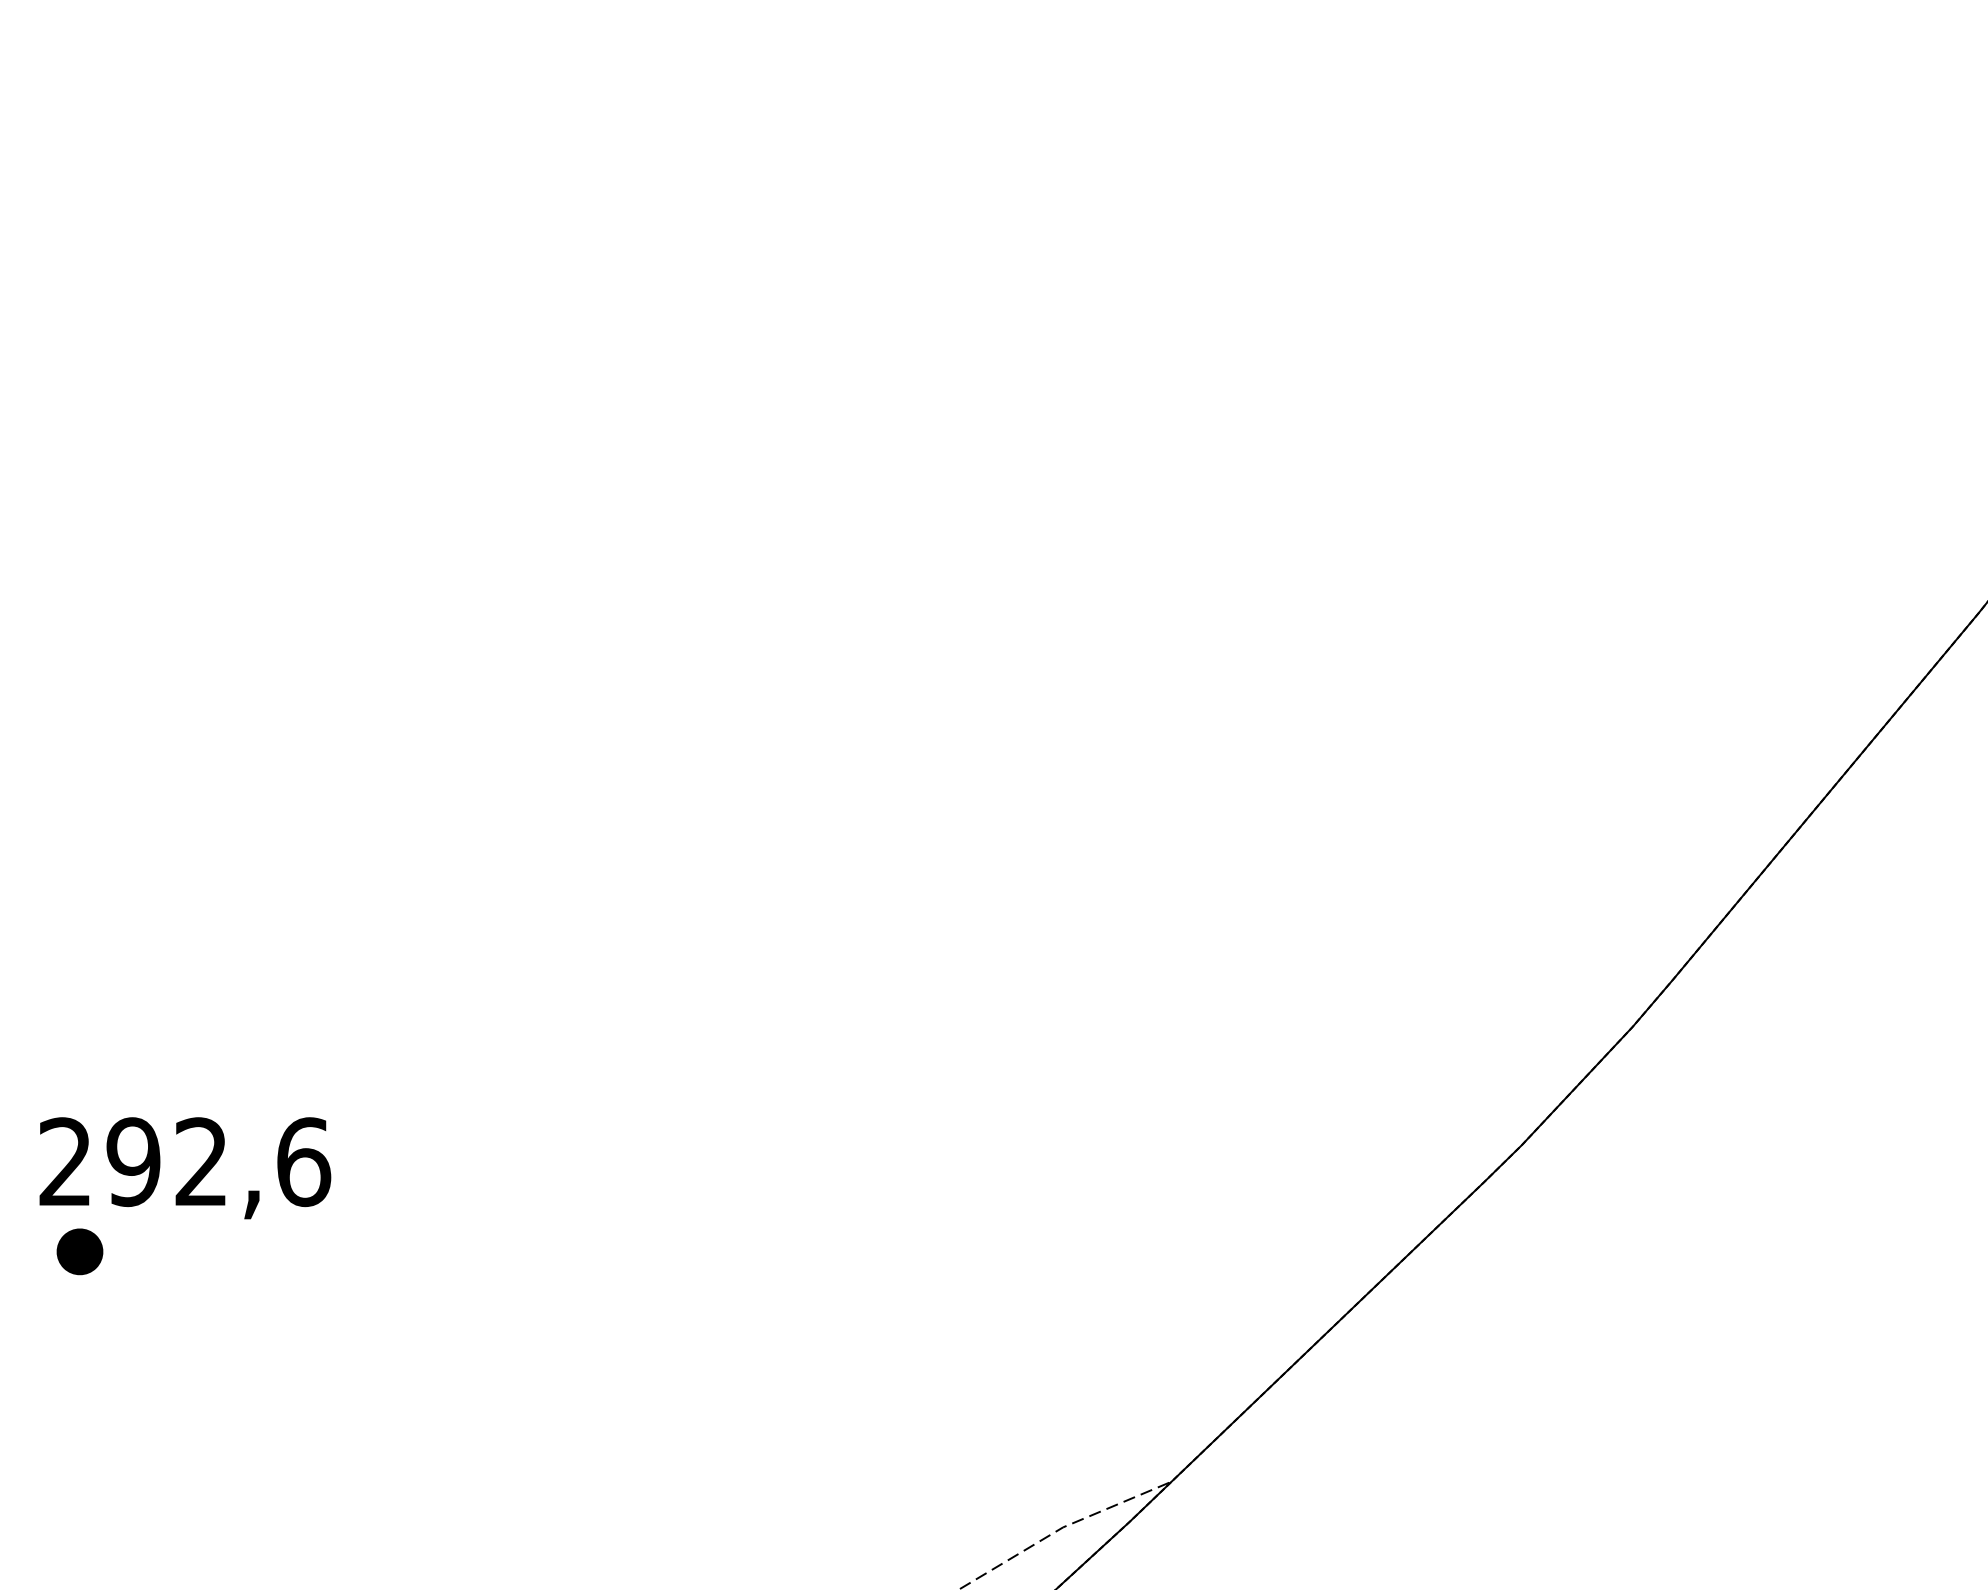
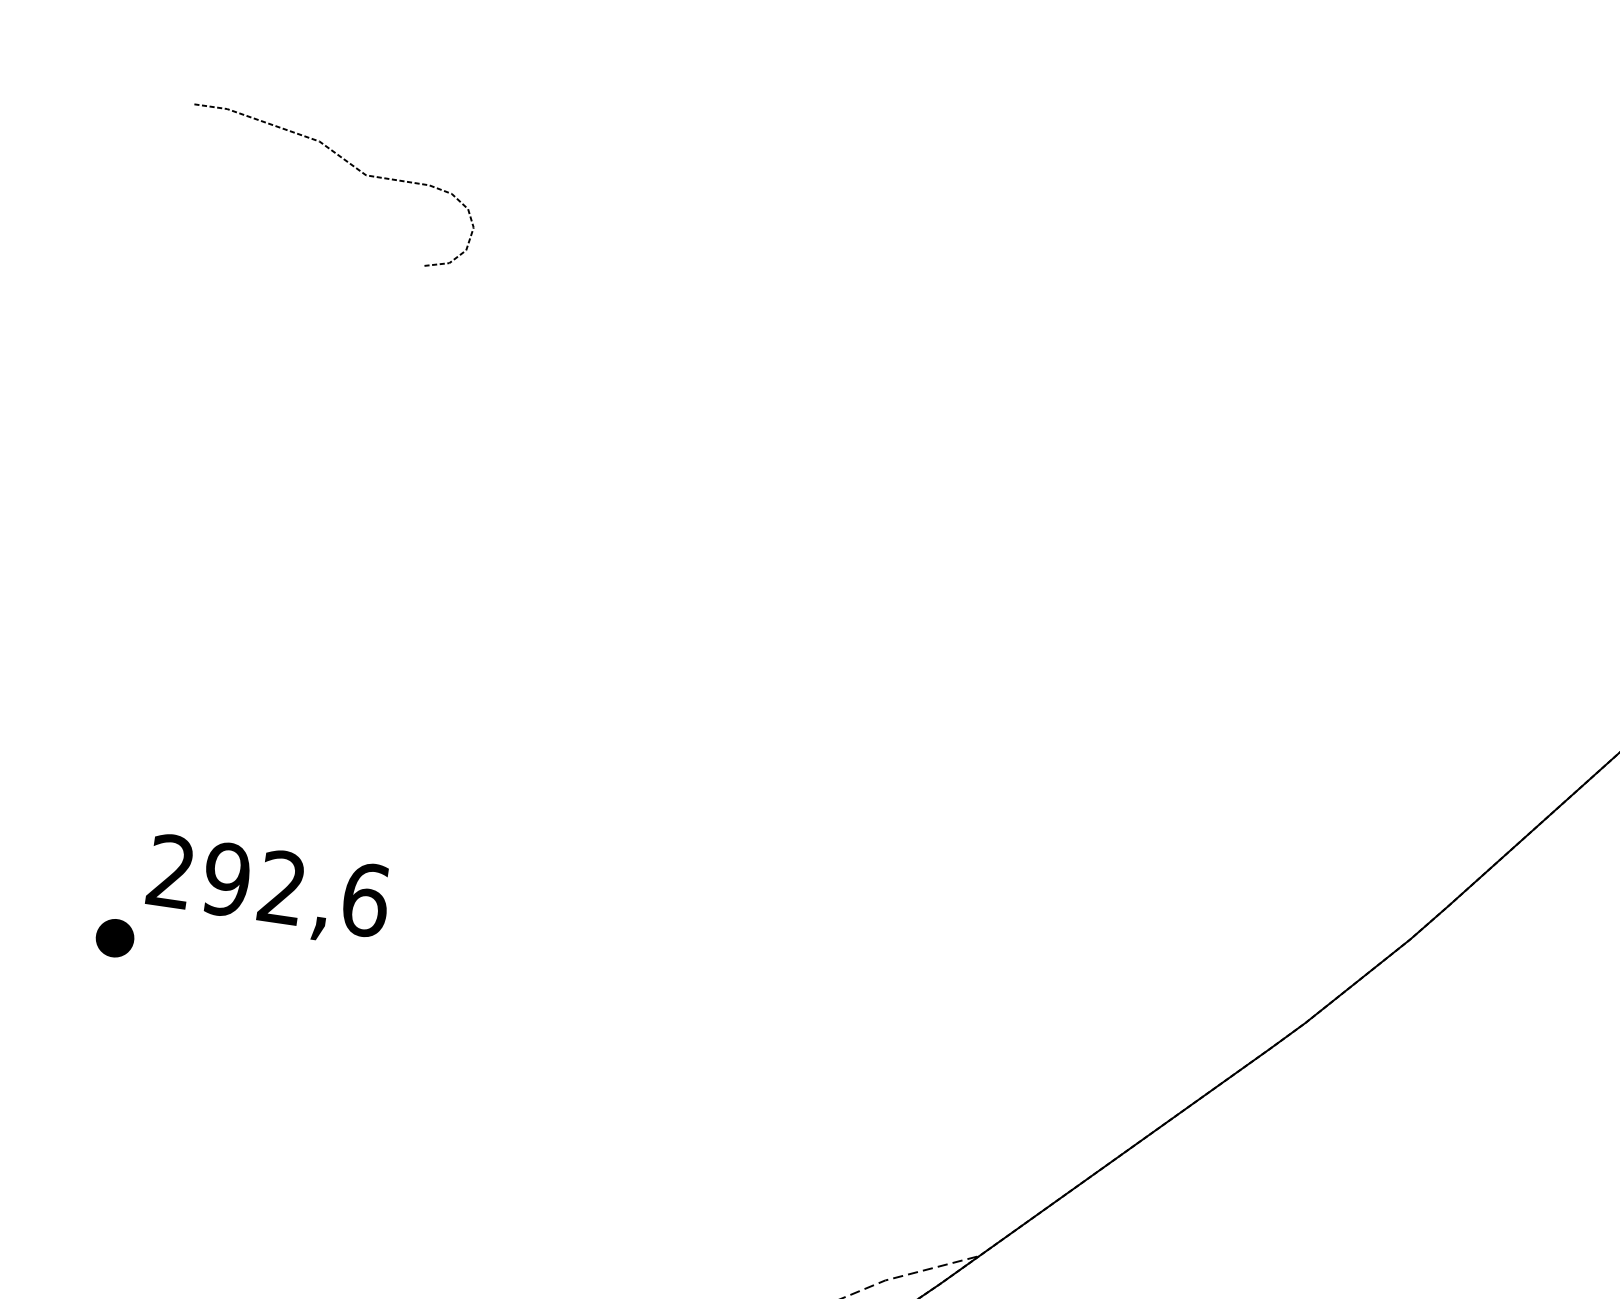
curve: (222, 281) -> (347, 162), added
text: (185, 1168) -> (268, 891), moved

